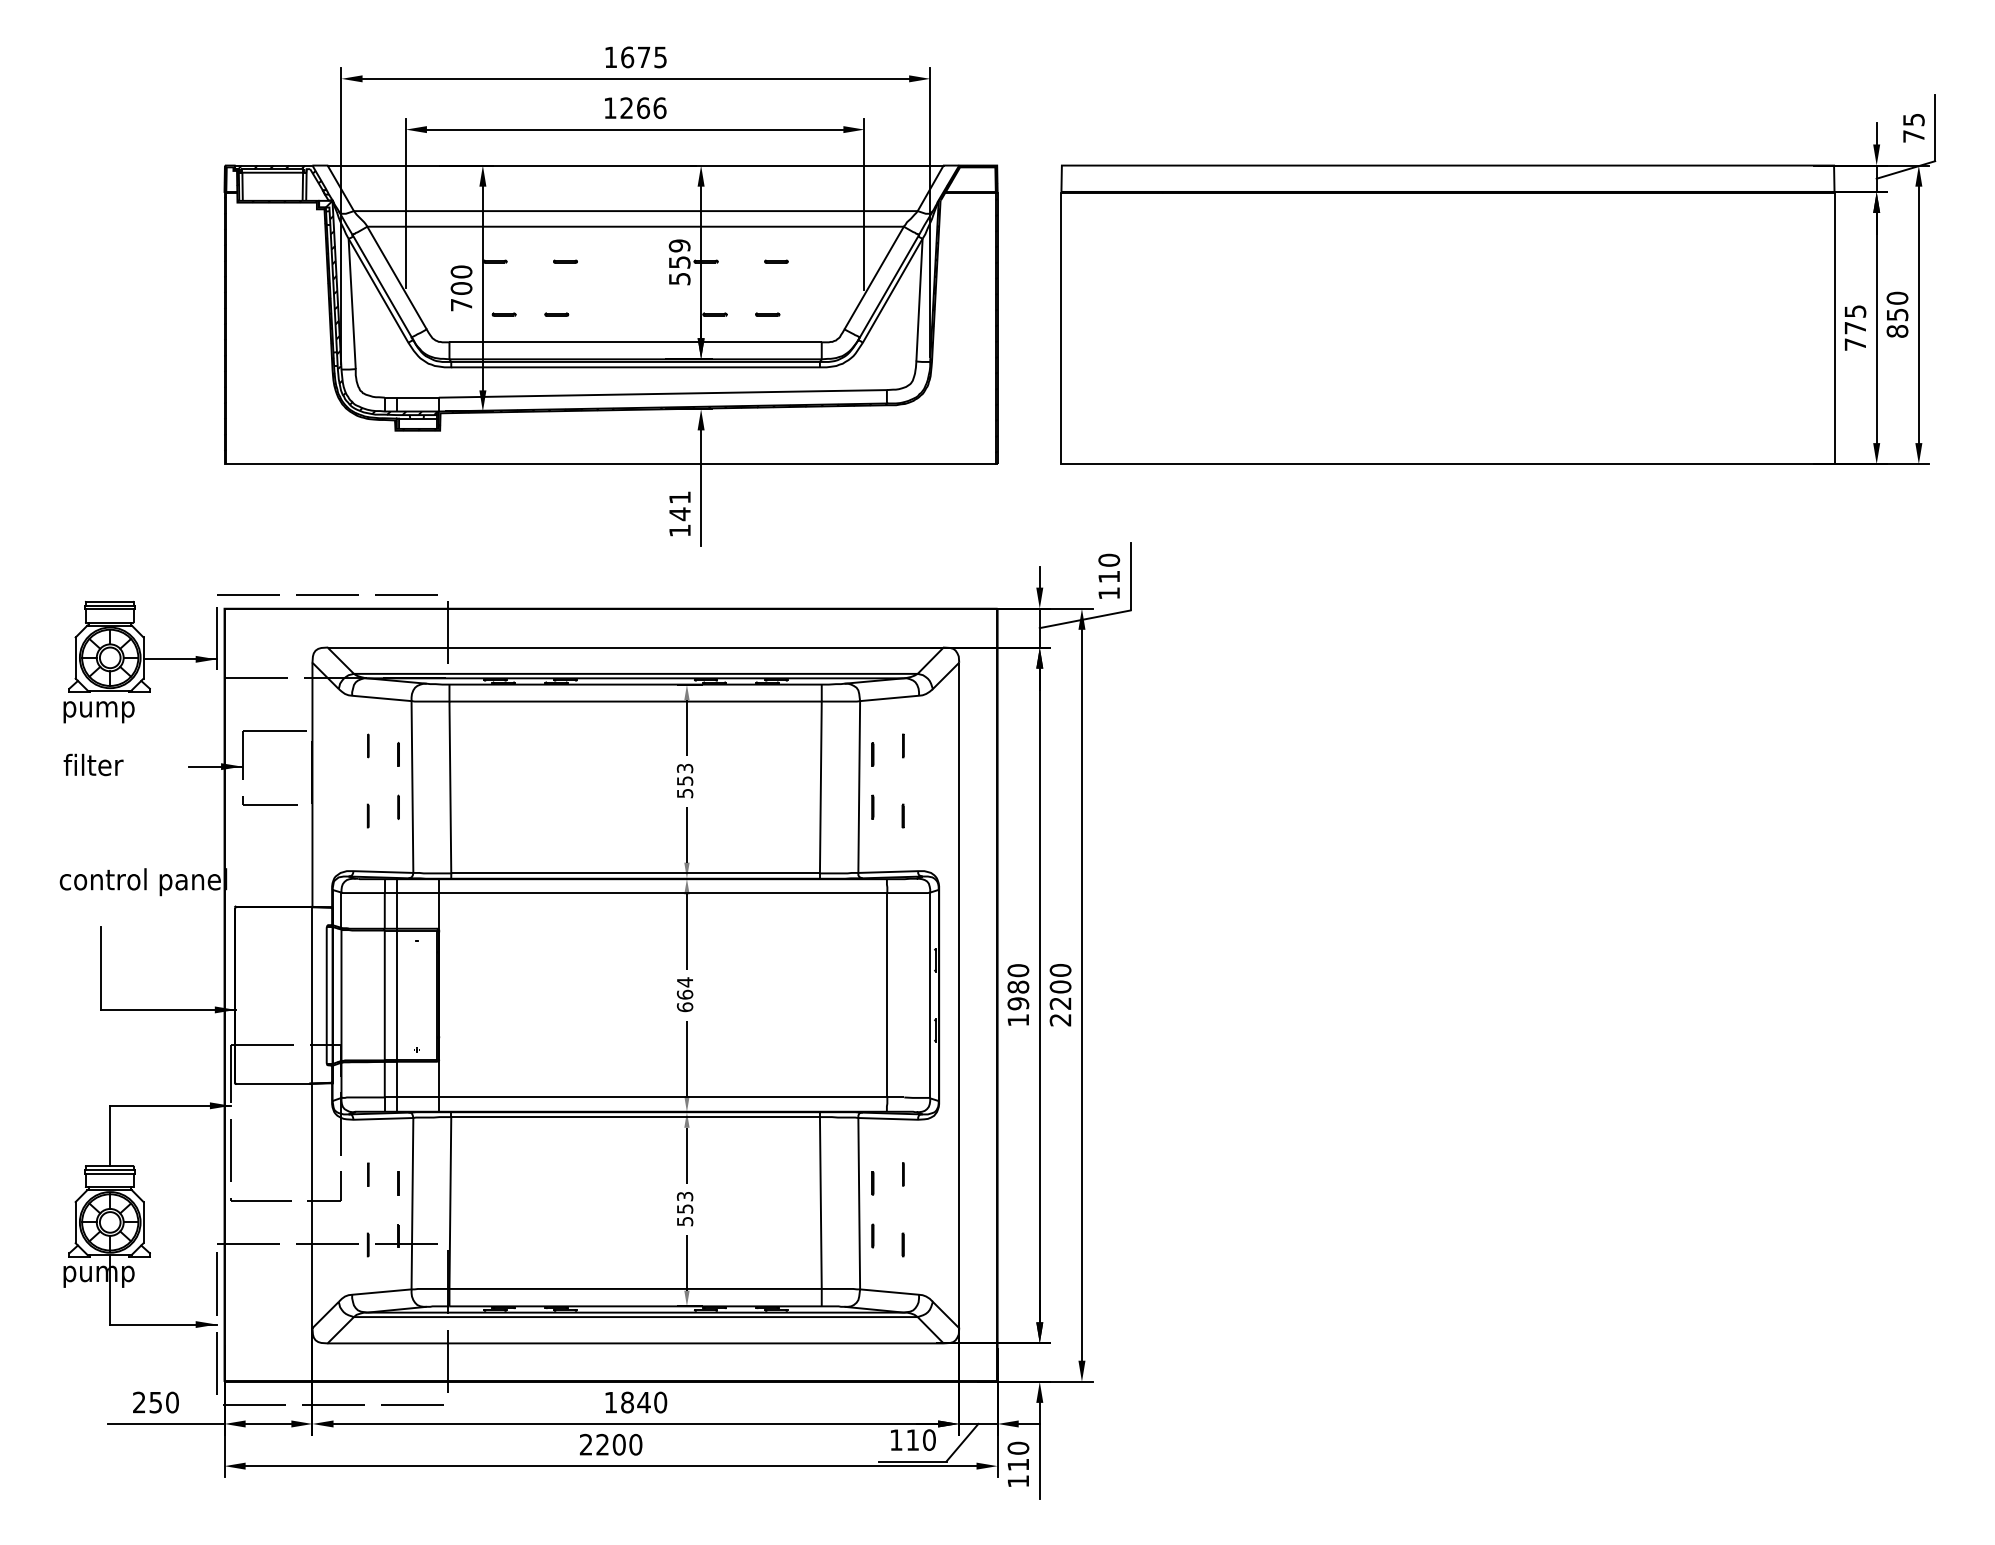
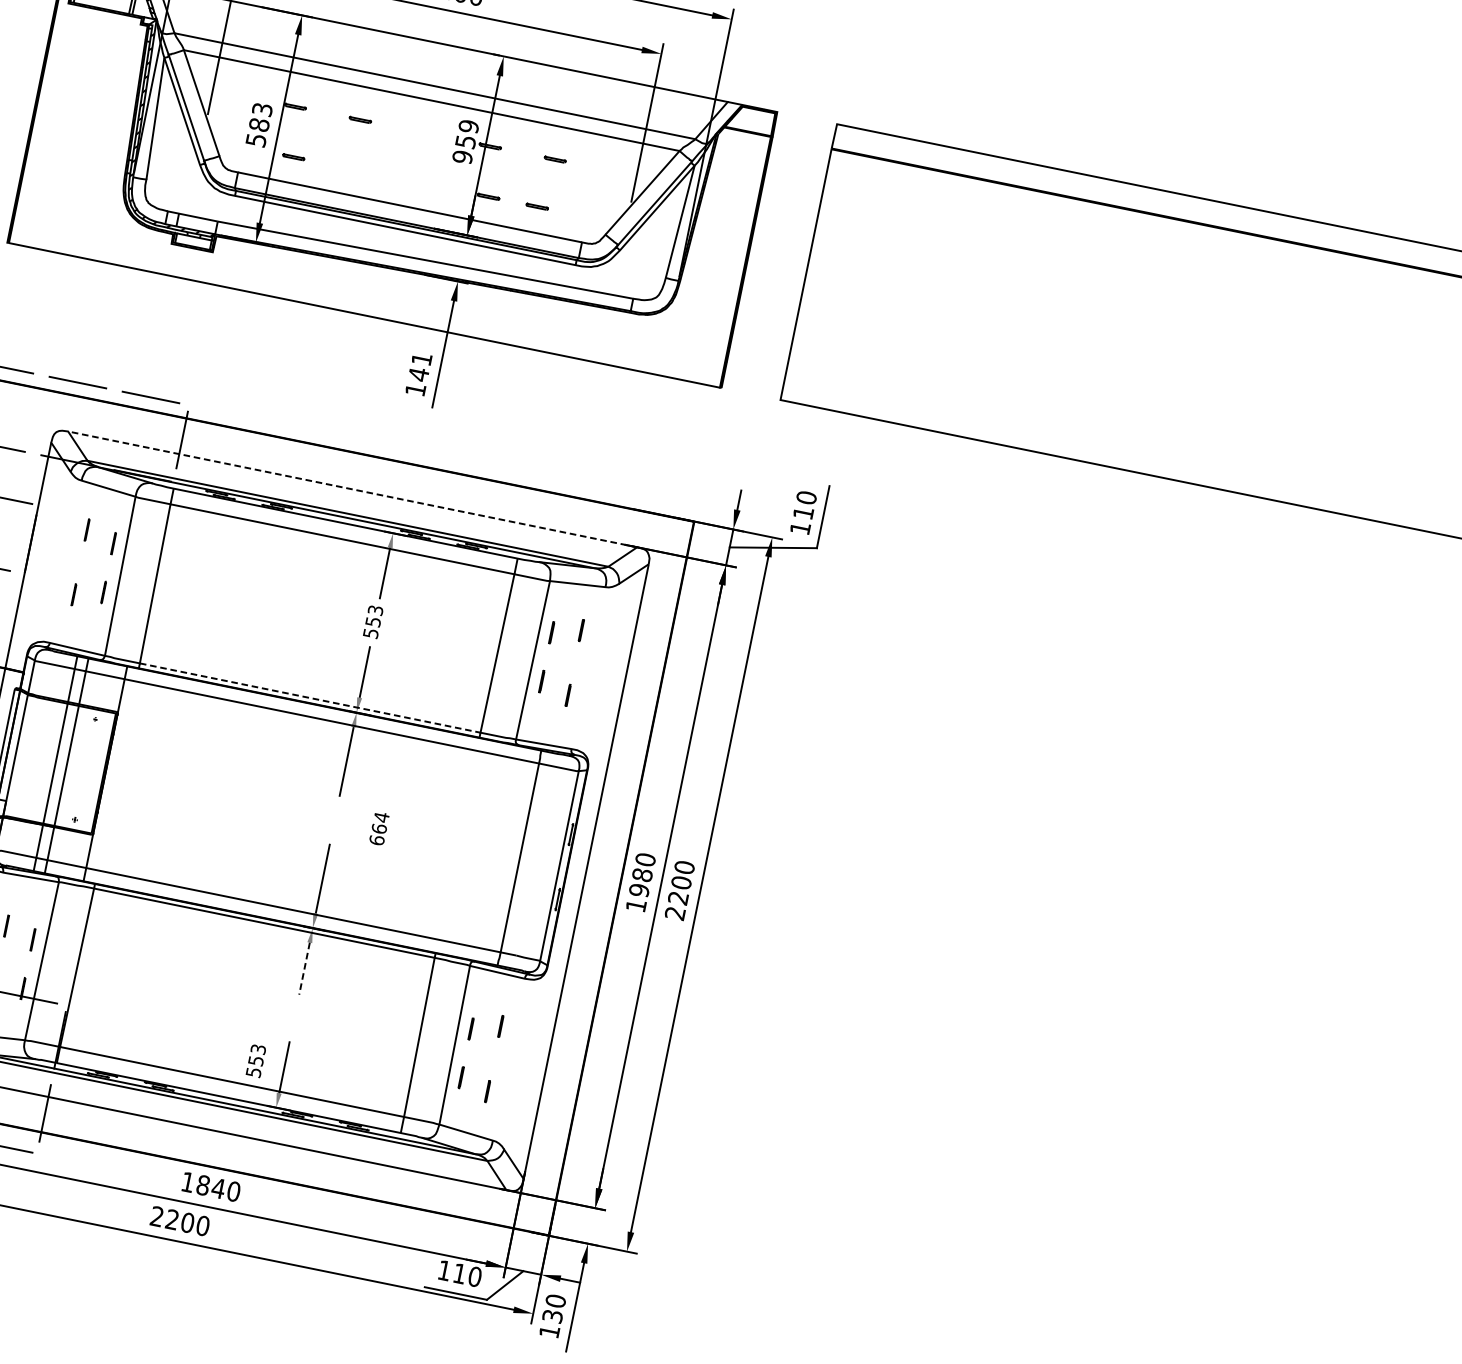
text: (679, 278) -> (462, 156), 559 -> 959
text: (461, 288) -> (259, 124), 700 -> 583
line: (556, 314) -> (342, 166), removed
line: (635, 647) -> (352, 489), solid -> dashed
line: (636, 873) -> (311, 698), solid -> dashed
text: (685, 994) -> (379, 828), moved
line: (686, 1156) -> (304, 969), solid -> dashed
text: (685, 1209) -> (256, 1061), moved
text: (1018, 1464) -> (552, 1316), 110 -> 130

